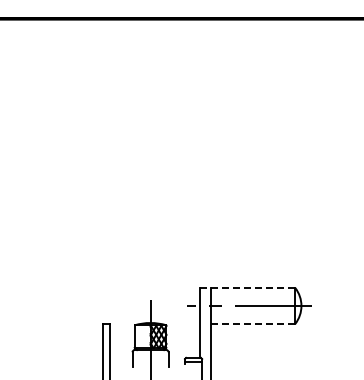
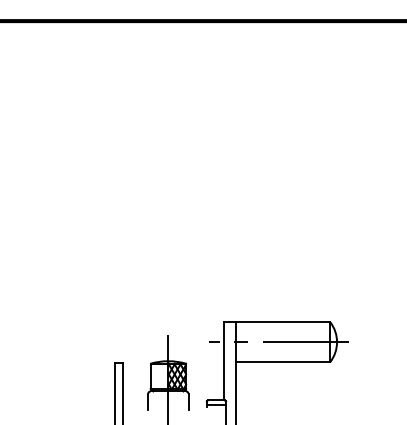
line: (247, 287) -> (276, 321), dashed -> solid
line: (253, 323) -> (283, 361), dashed -> solid

